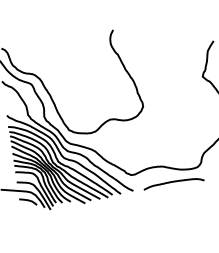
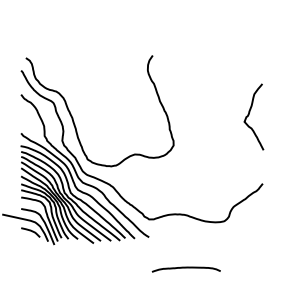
curve: (173, 182) -> (185, 268), moved

